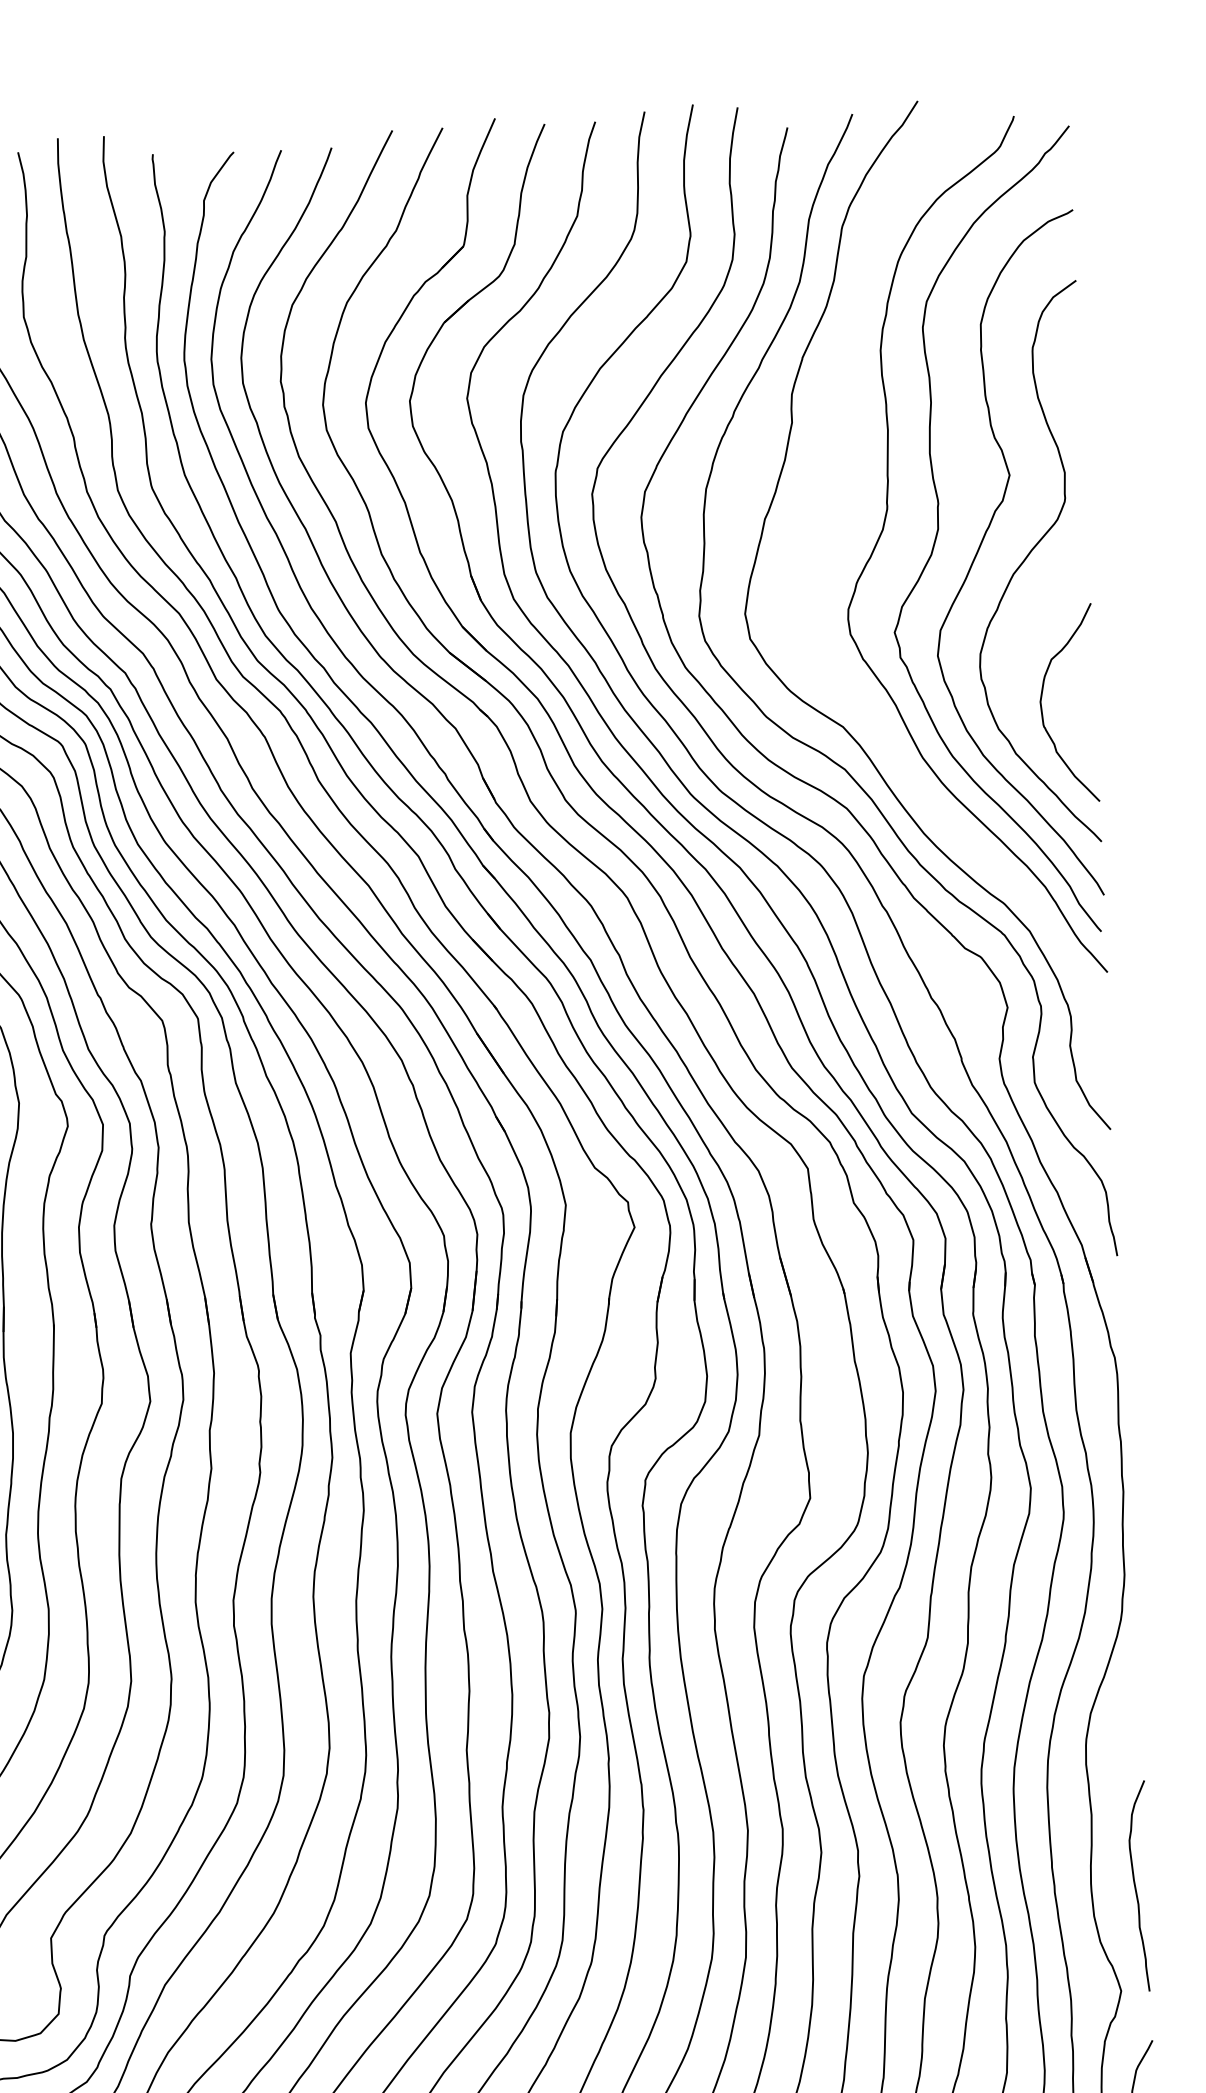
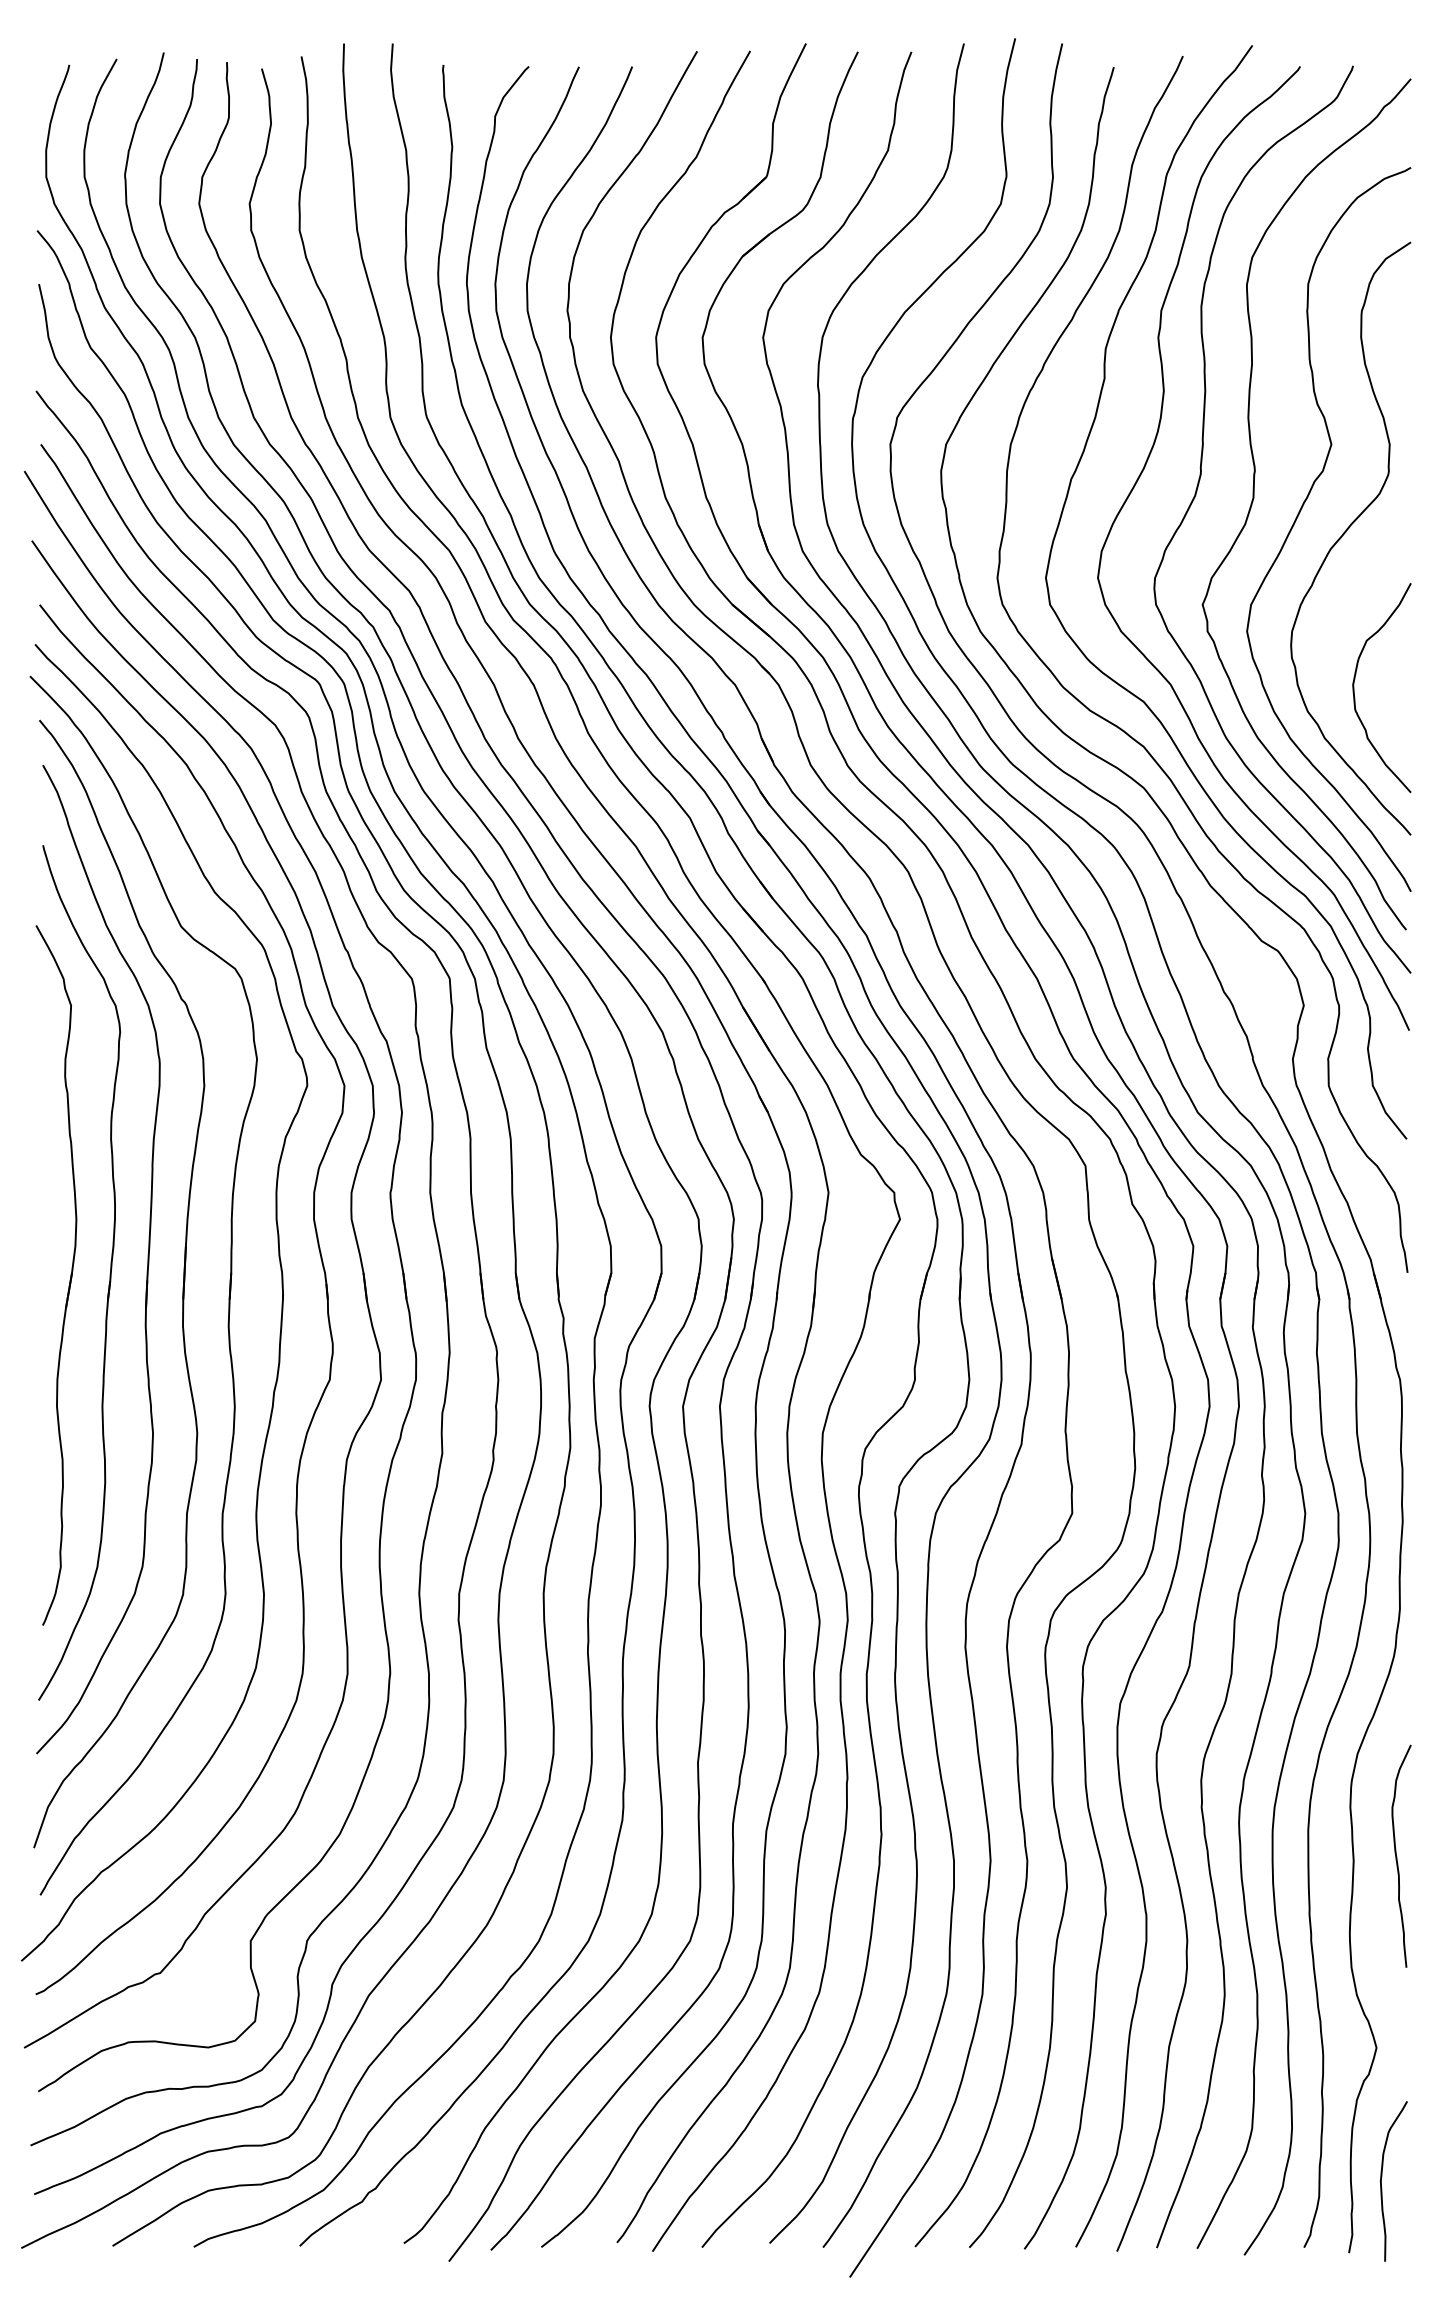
curve: (825, 523) -> (1135, 486), added
curve: (1136, 1886) -> (1397, 1856), moved

